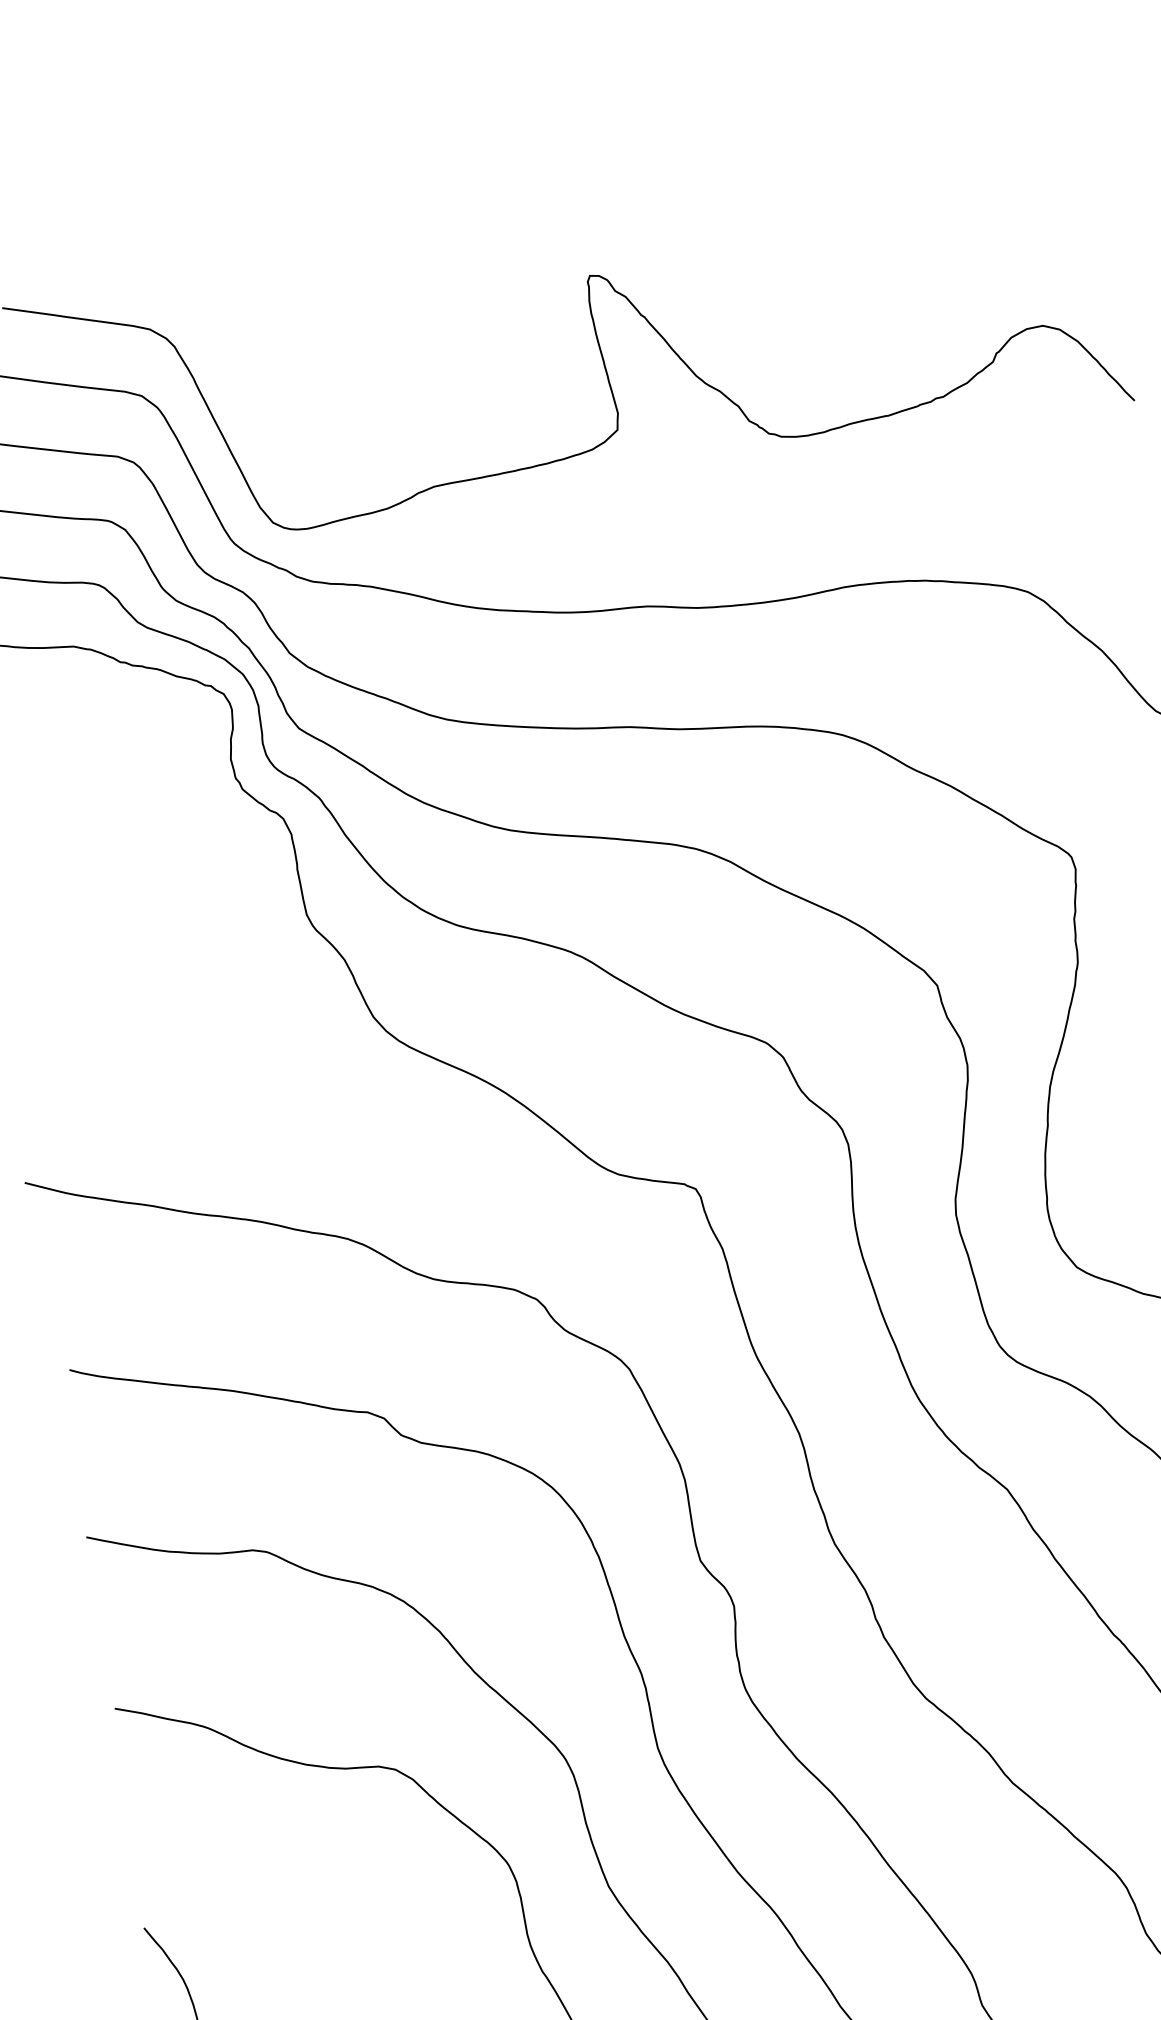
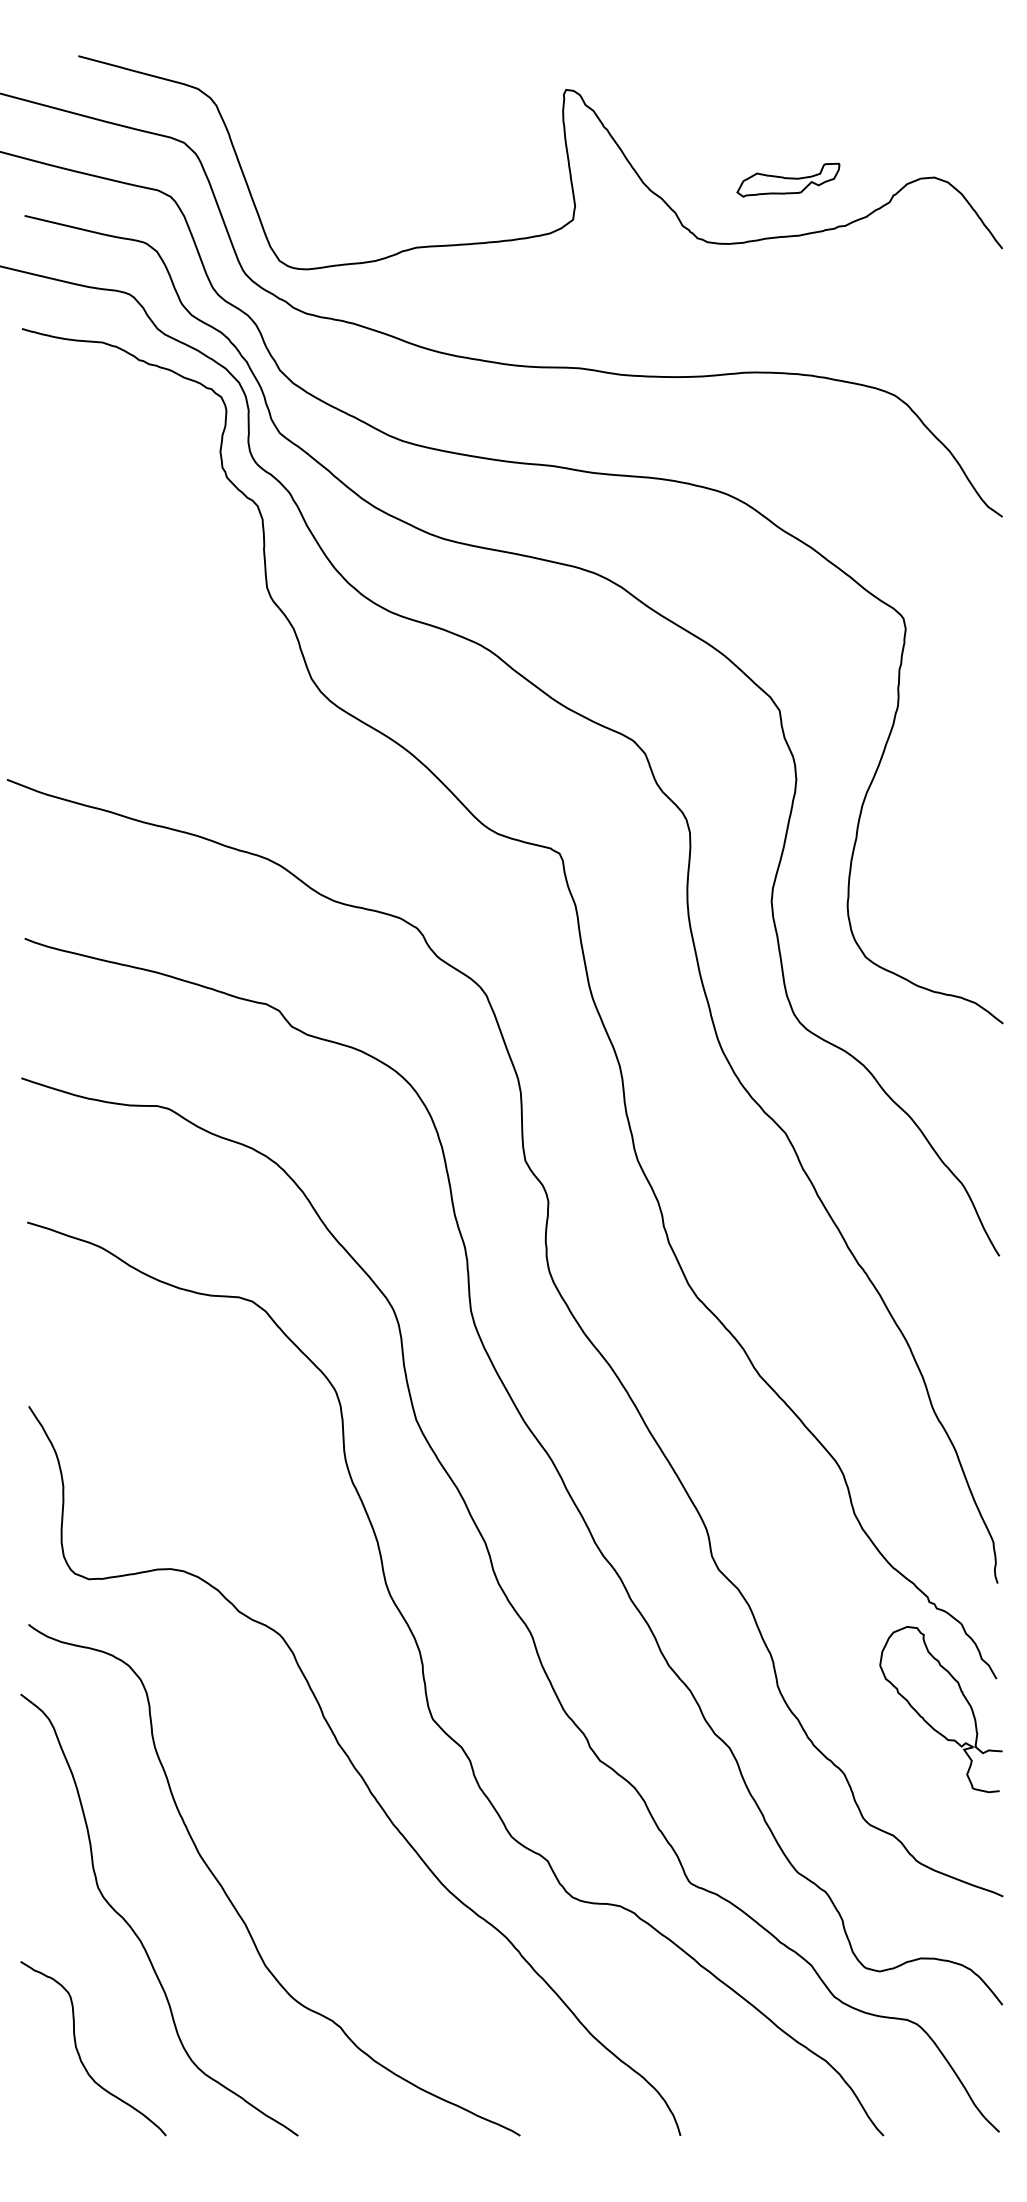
part: (868, 349) -> (788, 179), added

